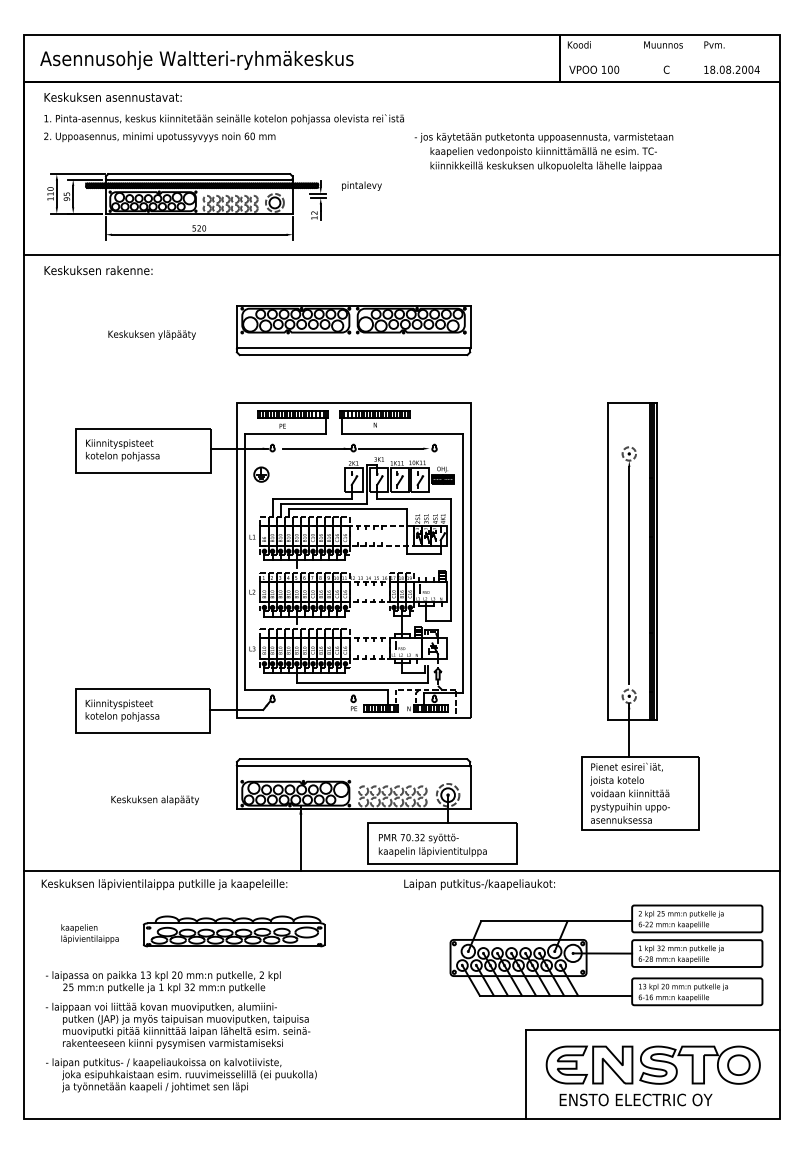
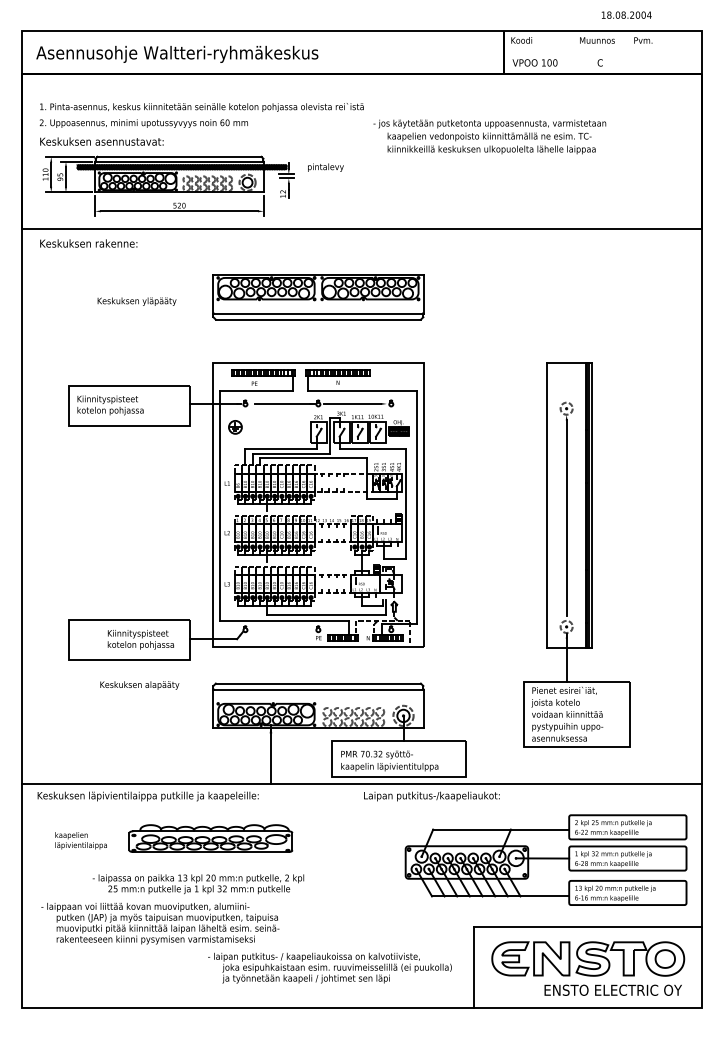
text: (731, 69) -> (626, 14), moved
text: (112, 96) -> (101, 140), moved
text: (122, 710) -> (140, 639), moved
text: (154, 800) -> (139, 685), moved
text: (163, 982) -> (198, 884), moved
text: (181, 1075) -> (330, 968), moved
text: (635, 1099) -> (612, 989), moved

